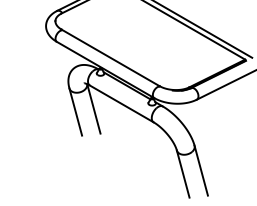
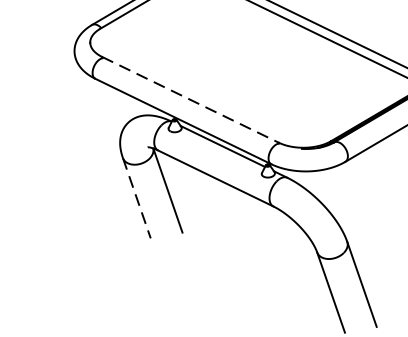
line: (110, 58) -> (190, 100), solid -> dashed
line: (75, 112) -> (136, 199), solid -> dashed

